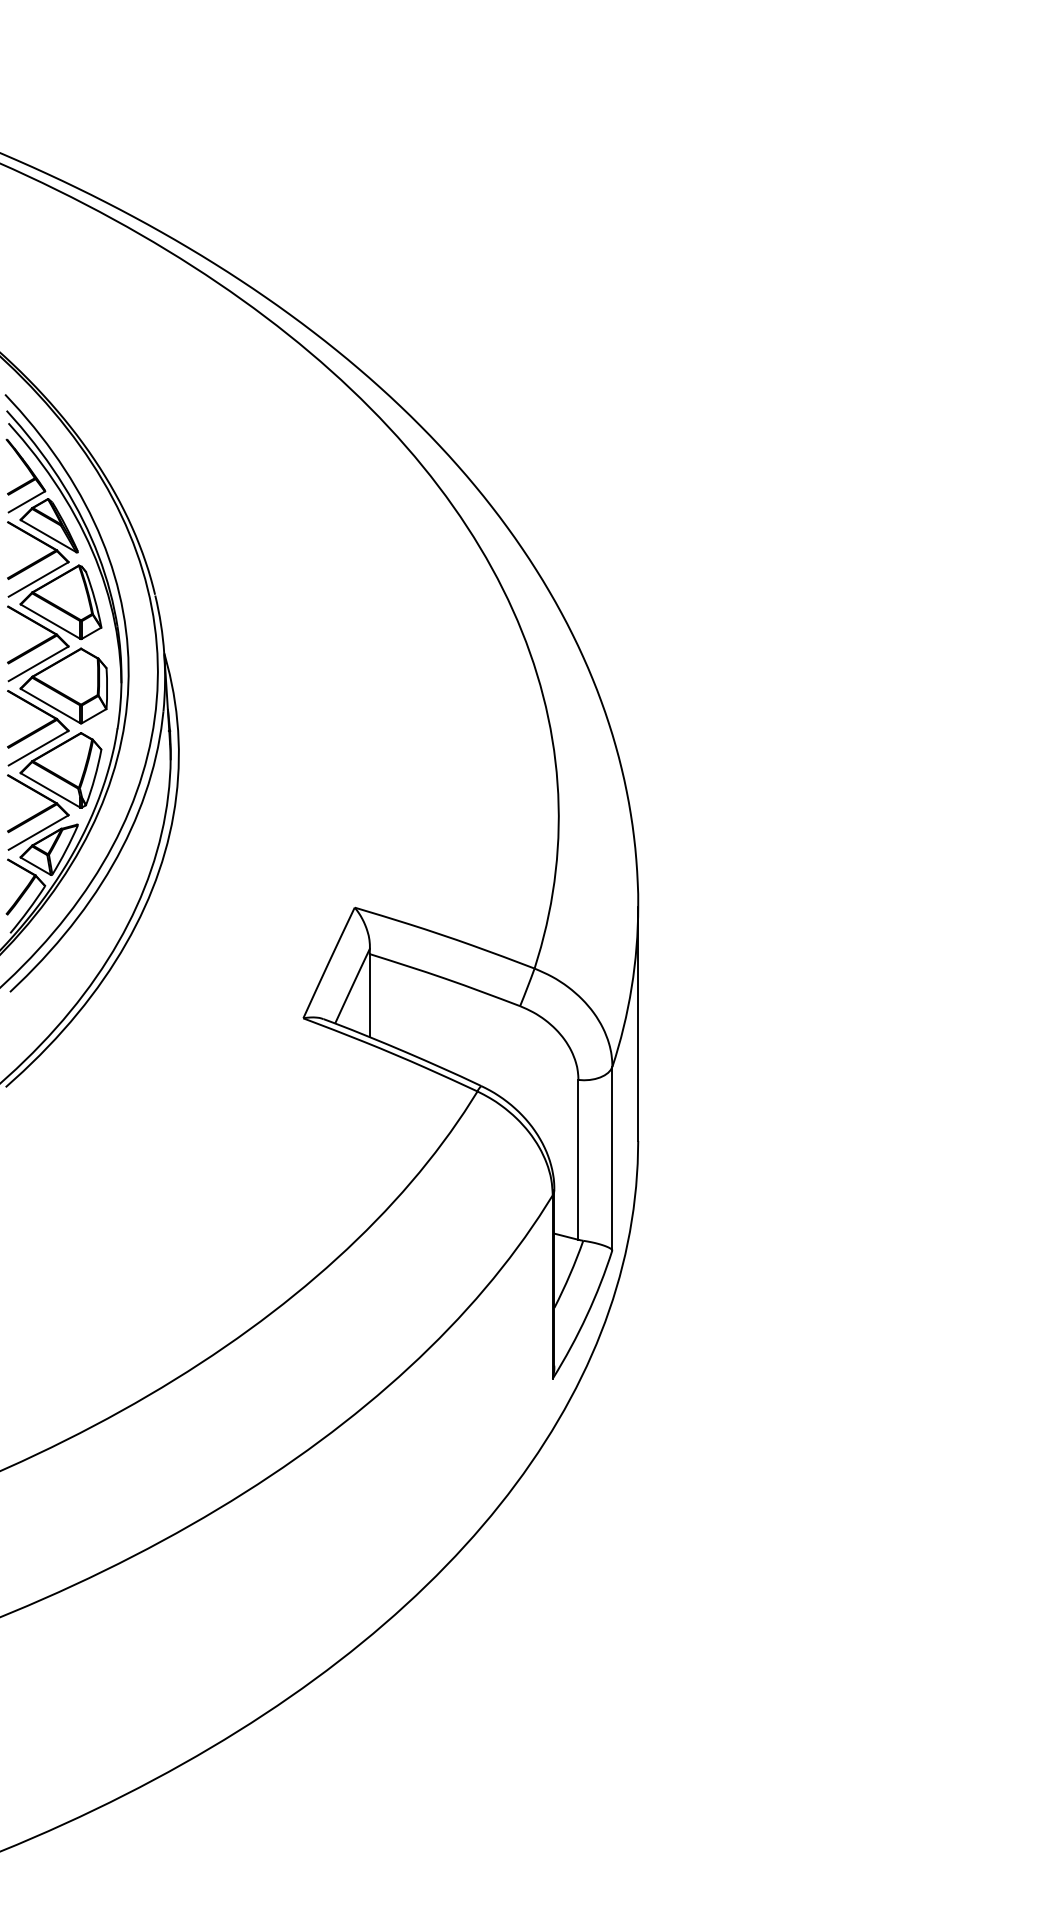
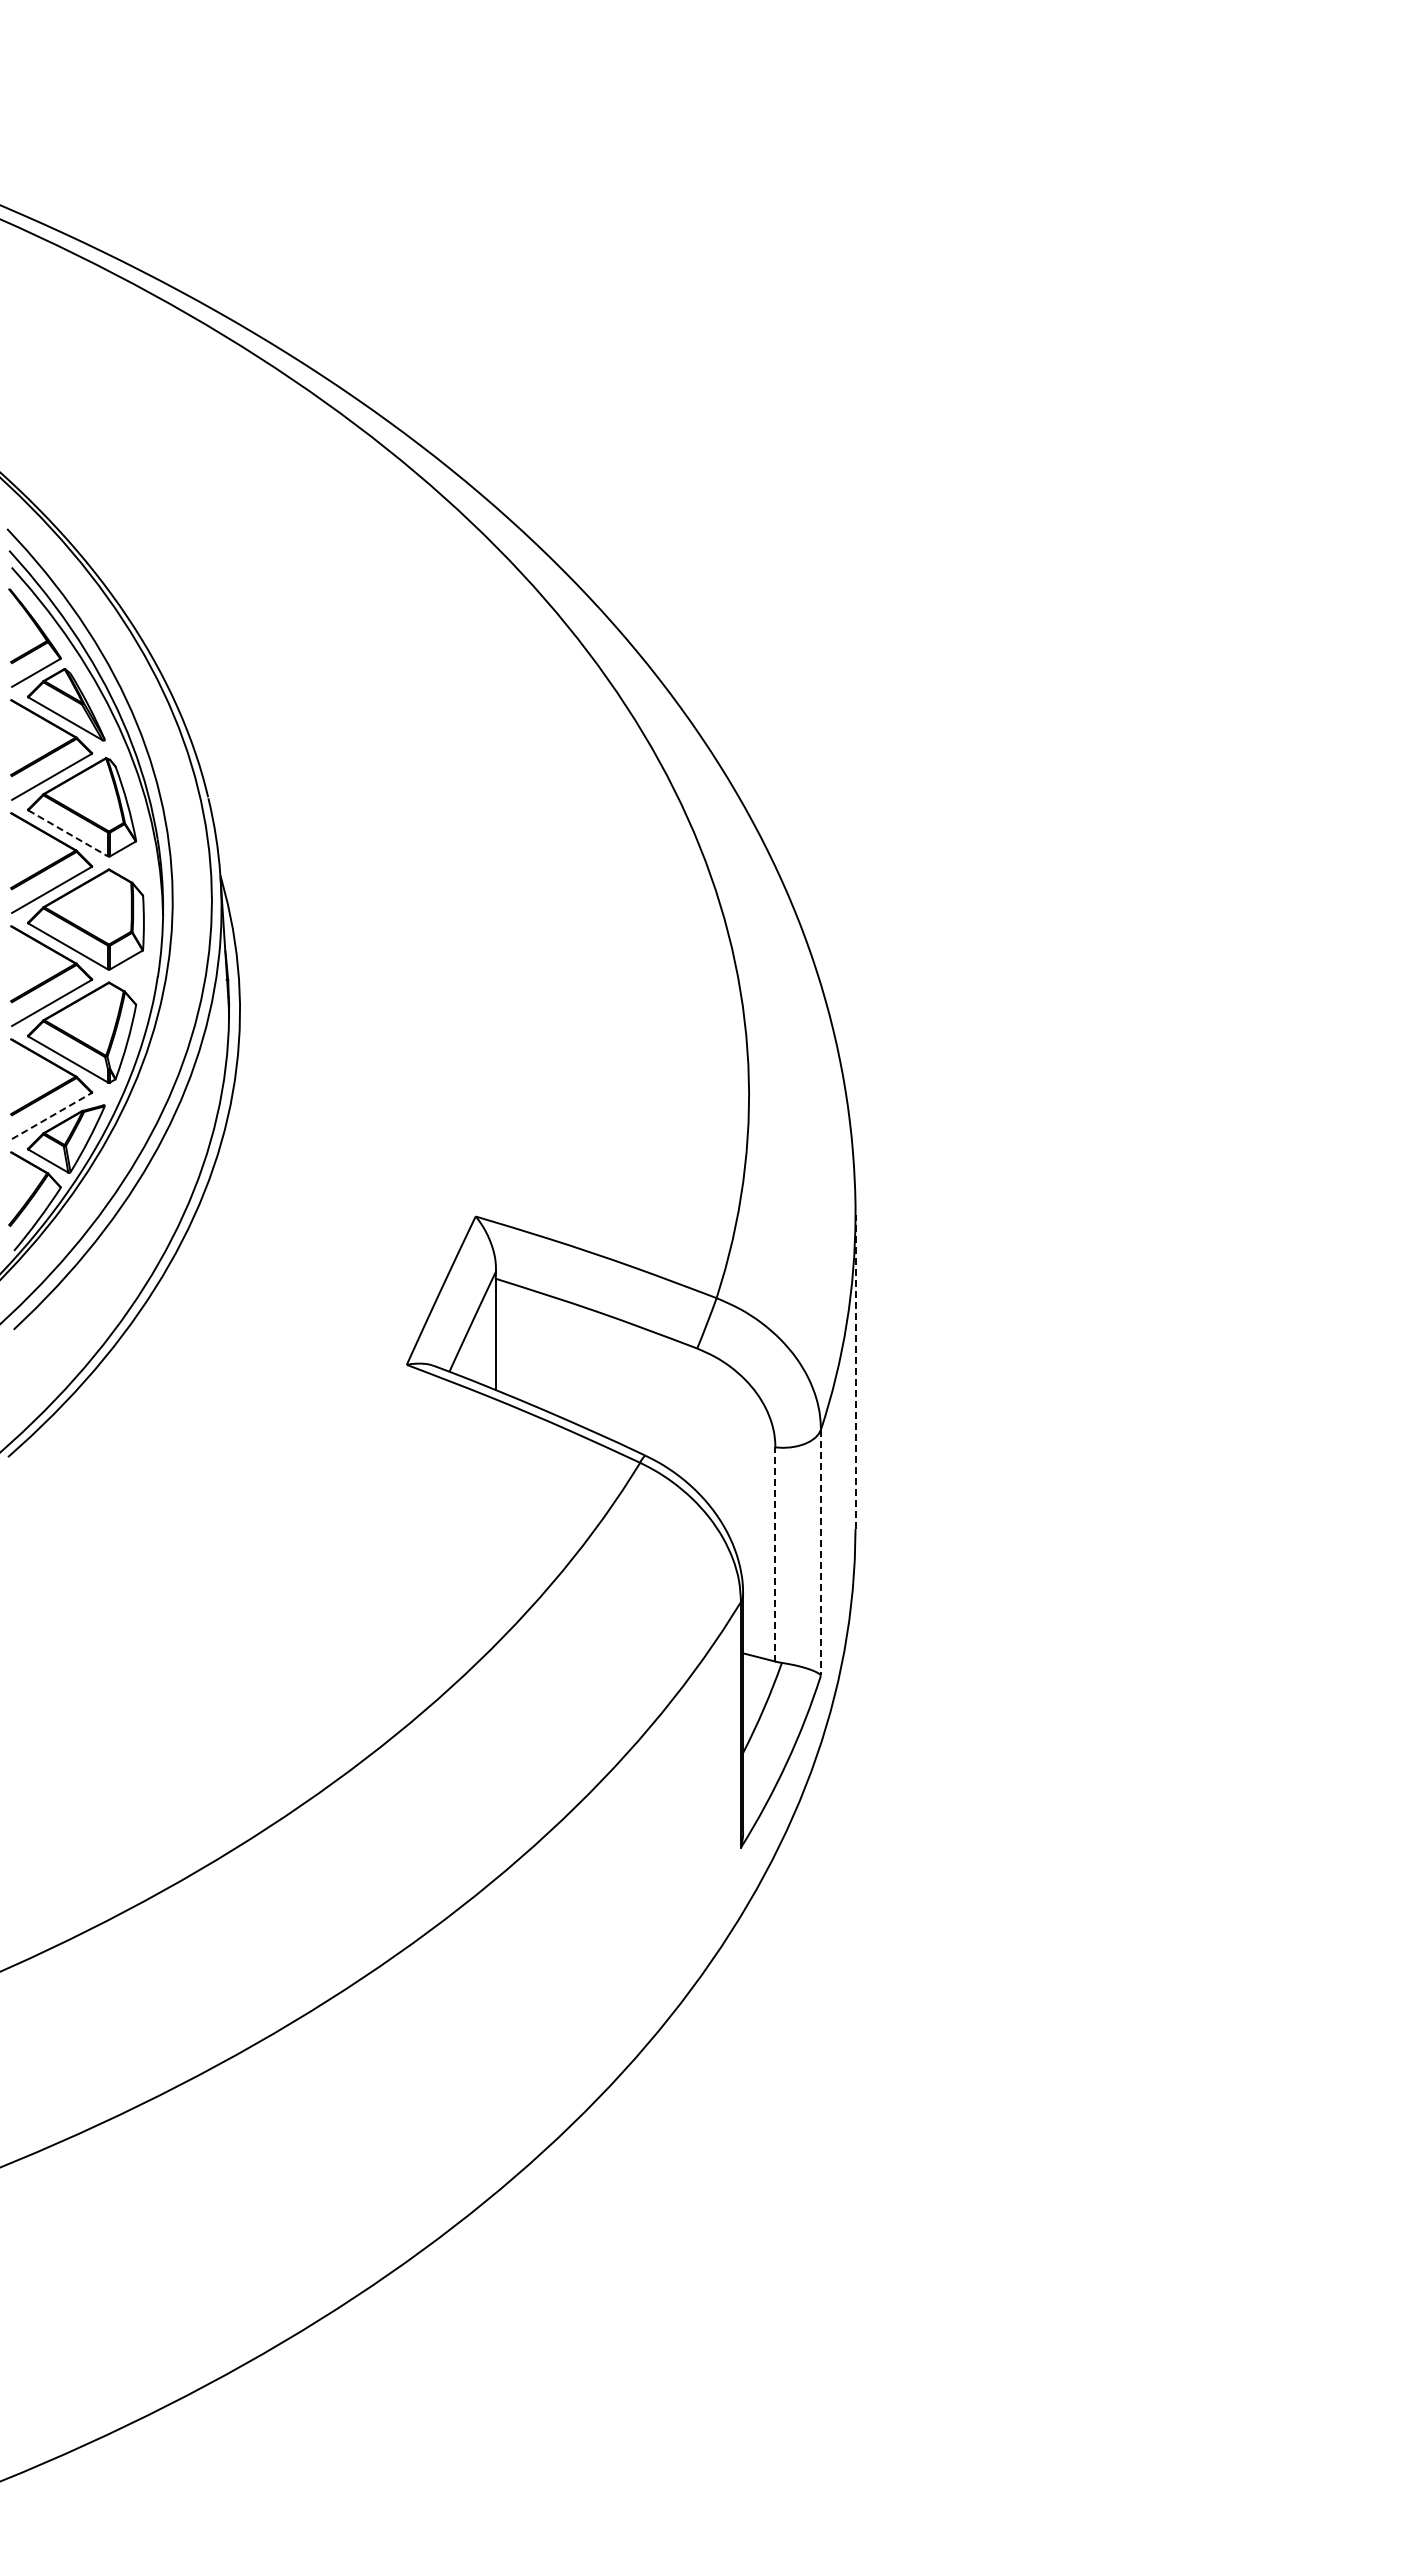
line: (50, 621) -> (68, 833), solid -> dashed
line: (38, 832) -> (52, 1115), solid -> dashed
line: (638, 1023) -> (855, 1371), solid -> dashed
line: (612, 1158) -> (820, 1552), solid -> dashed
line: (578, 1159) -> (775, 1554), solid -> dashed

